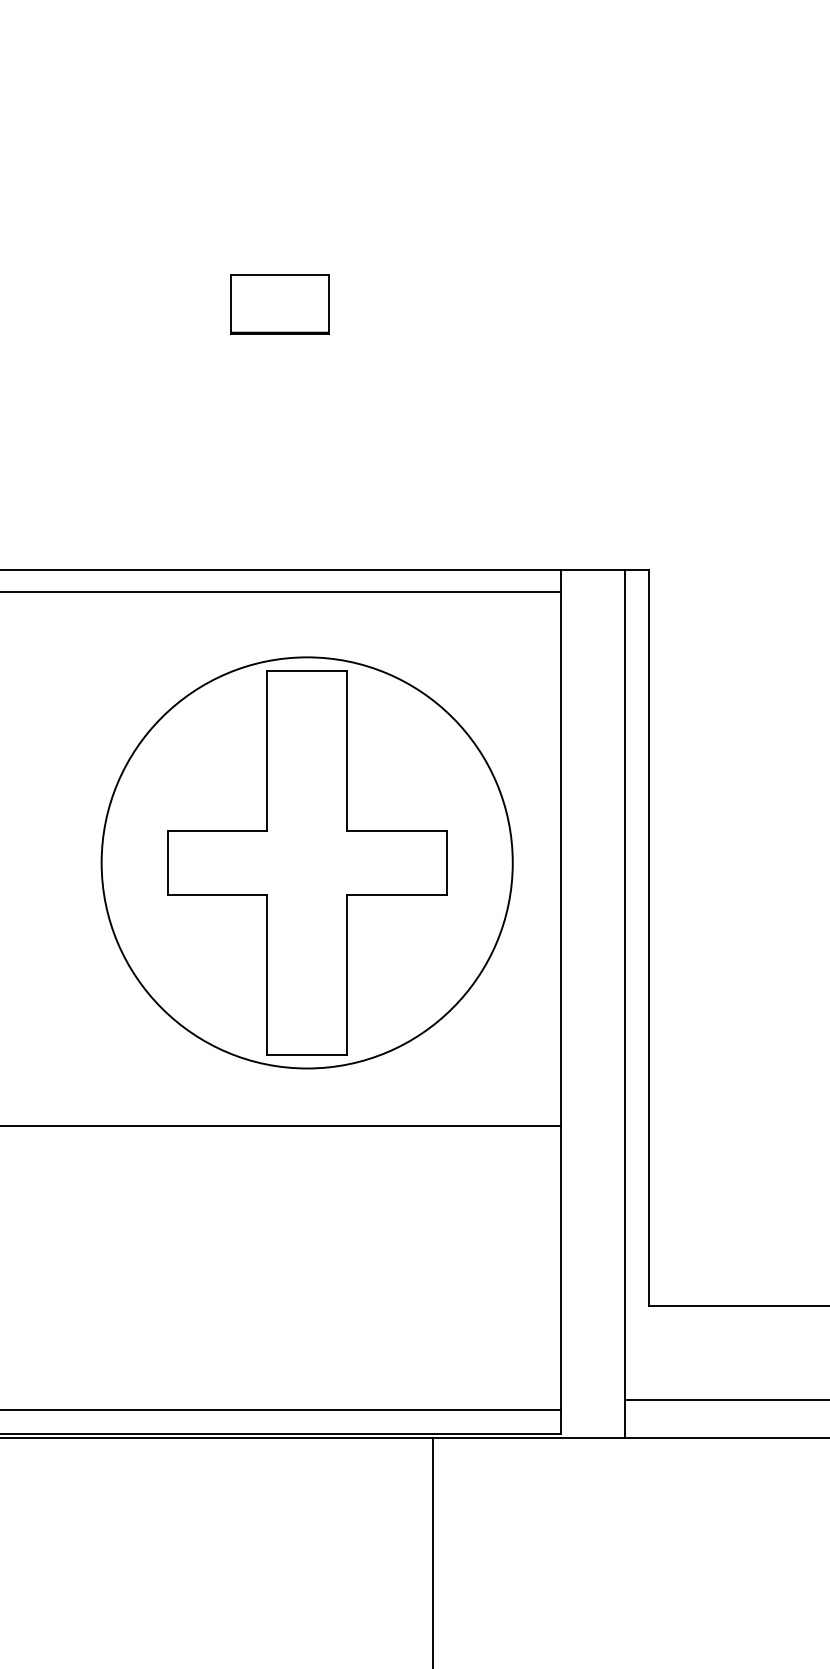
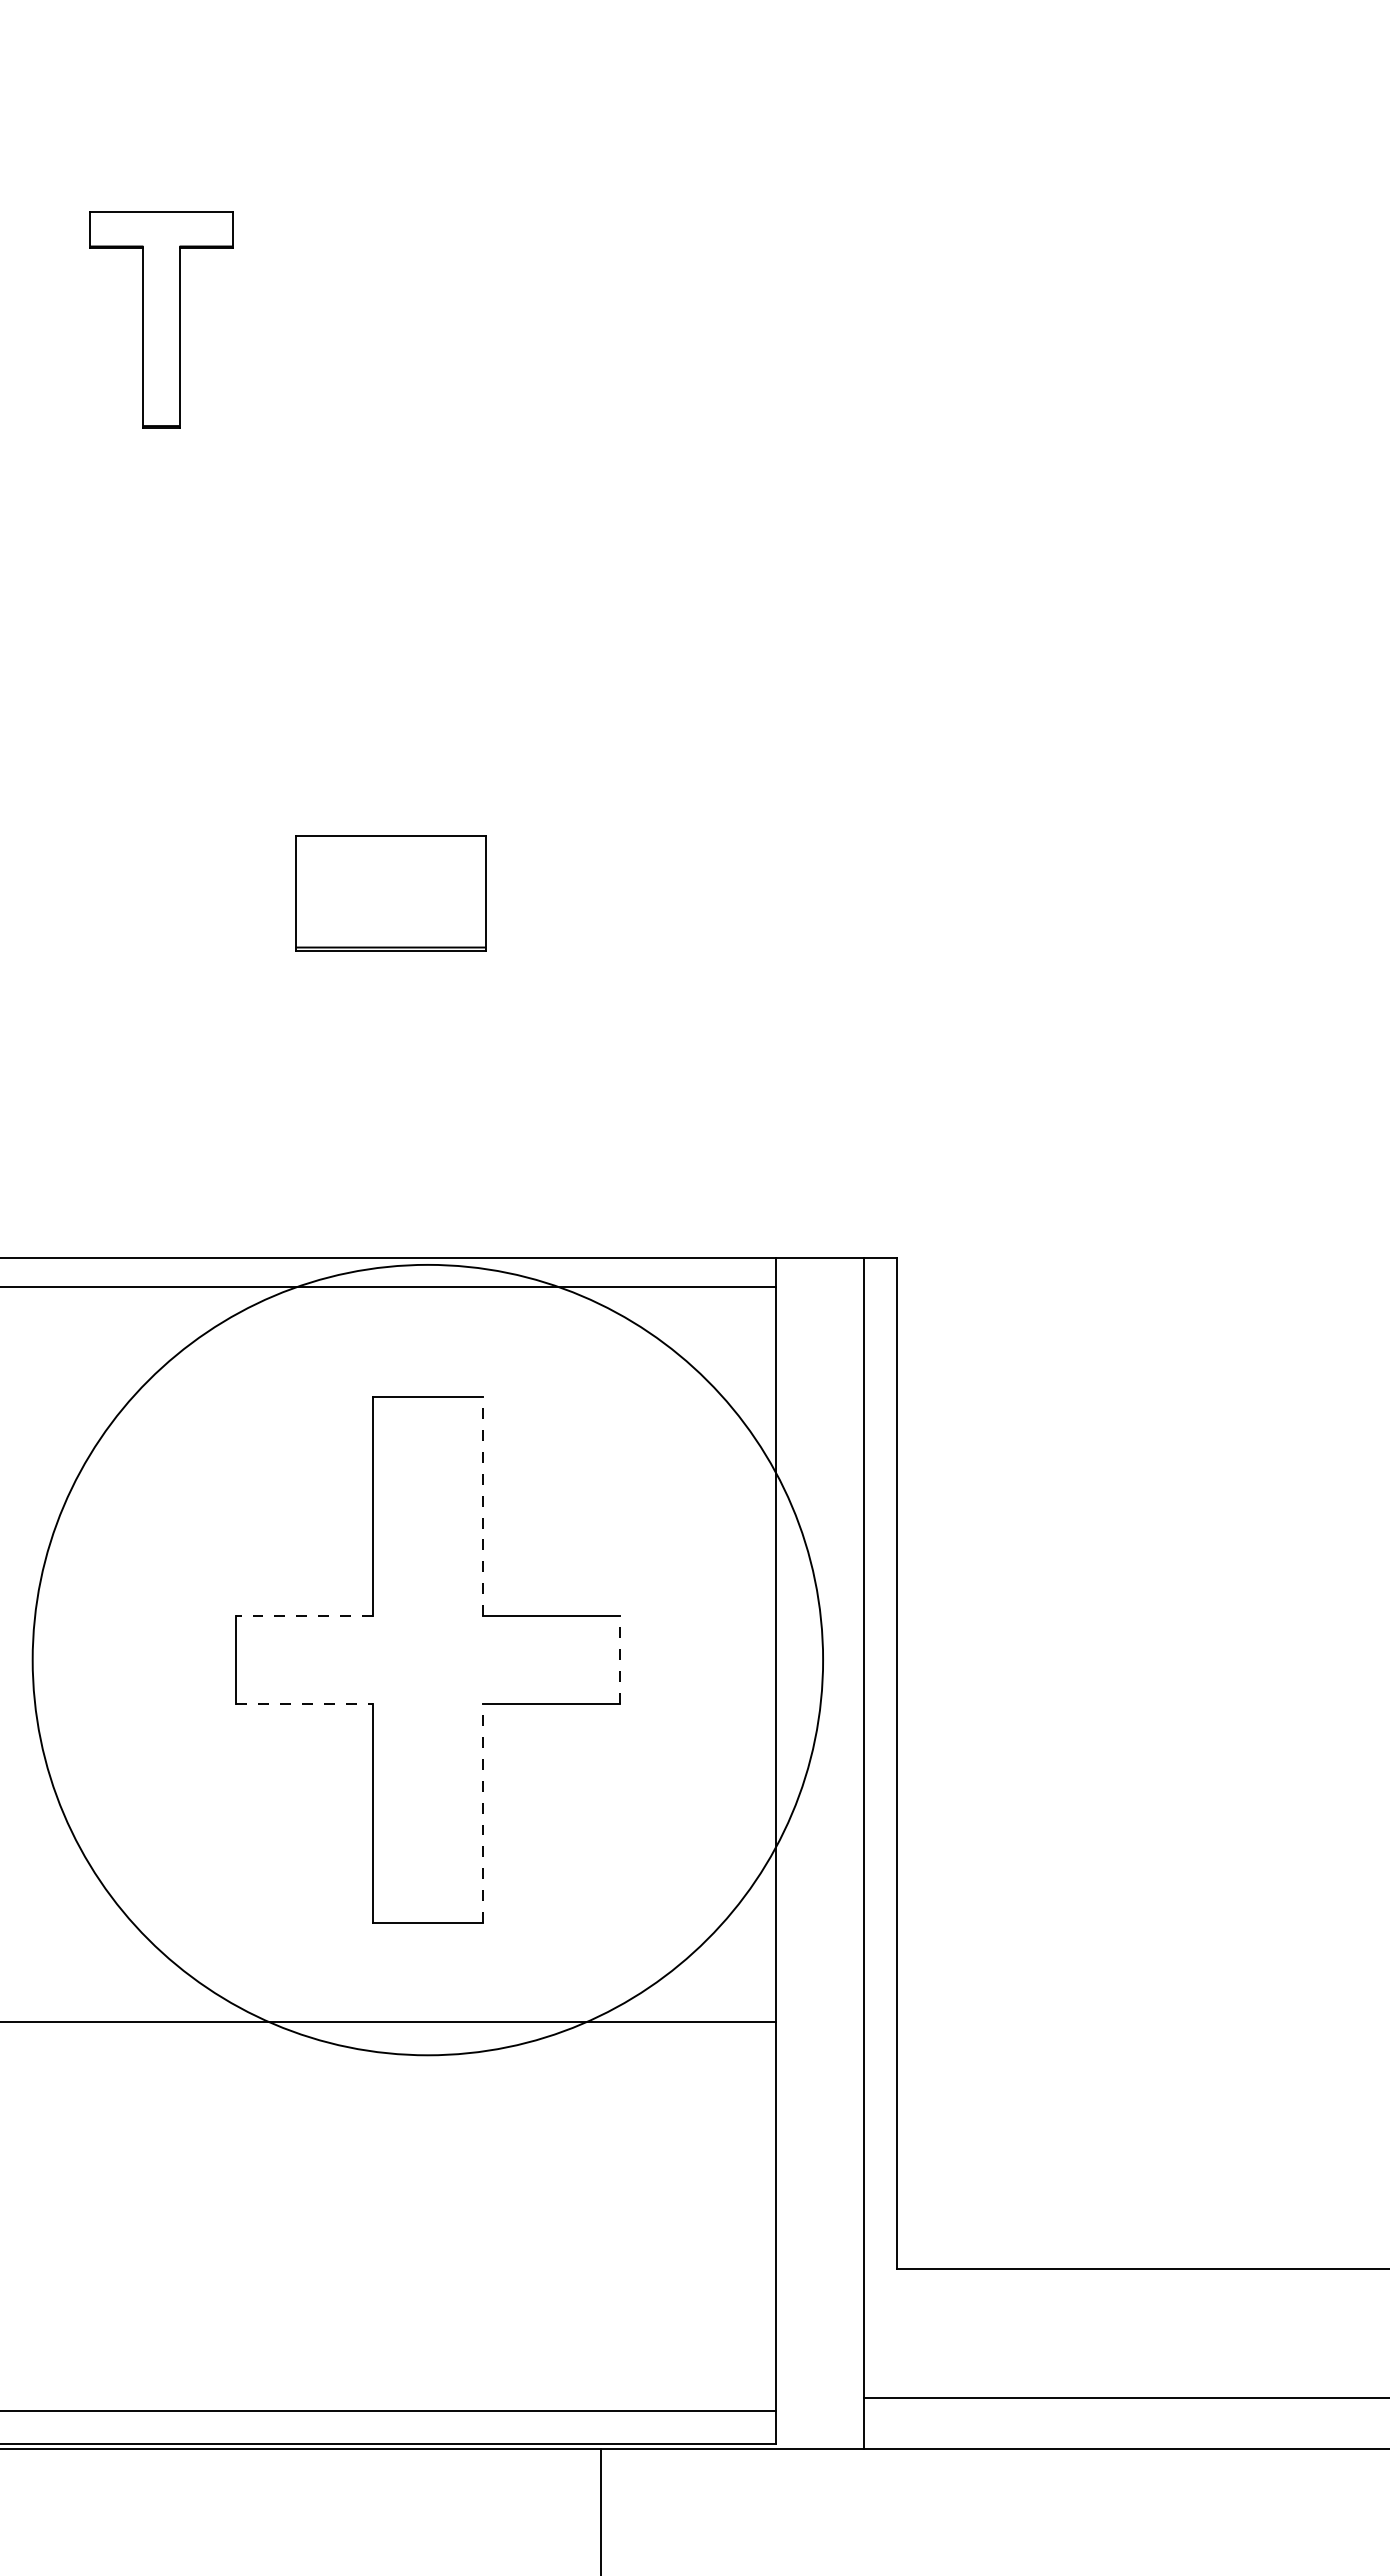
part: (279, 303) -> (390, 892), size x1.4
line: (346, 751) -> (482, 1506), solid -> dashed
line: (217, 831) -> (304, 1616), solid -> dashed
circle: (306, 862) -> (427, 1659), size x1.4
line: (446, 863) -> (619, 1660), solid -> dashed
line: (217, 894) -> (304, 1703), solid -> dashed
line: (346, 974) -> (482, 1813), solid -> dashed

